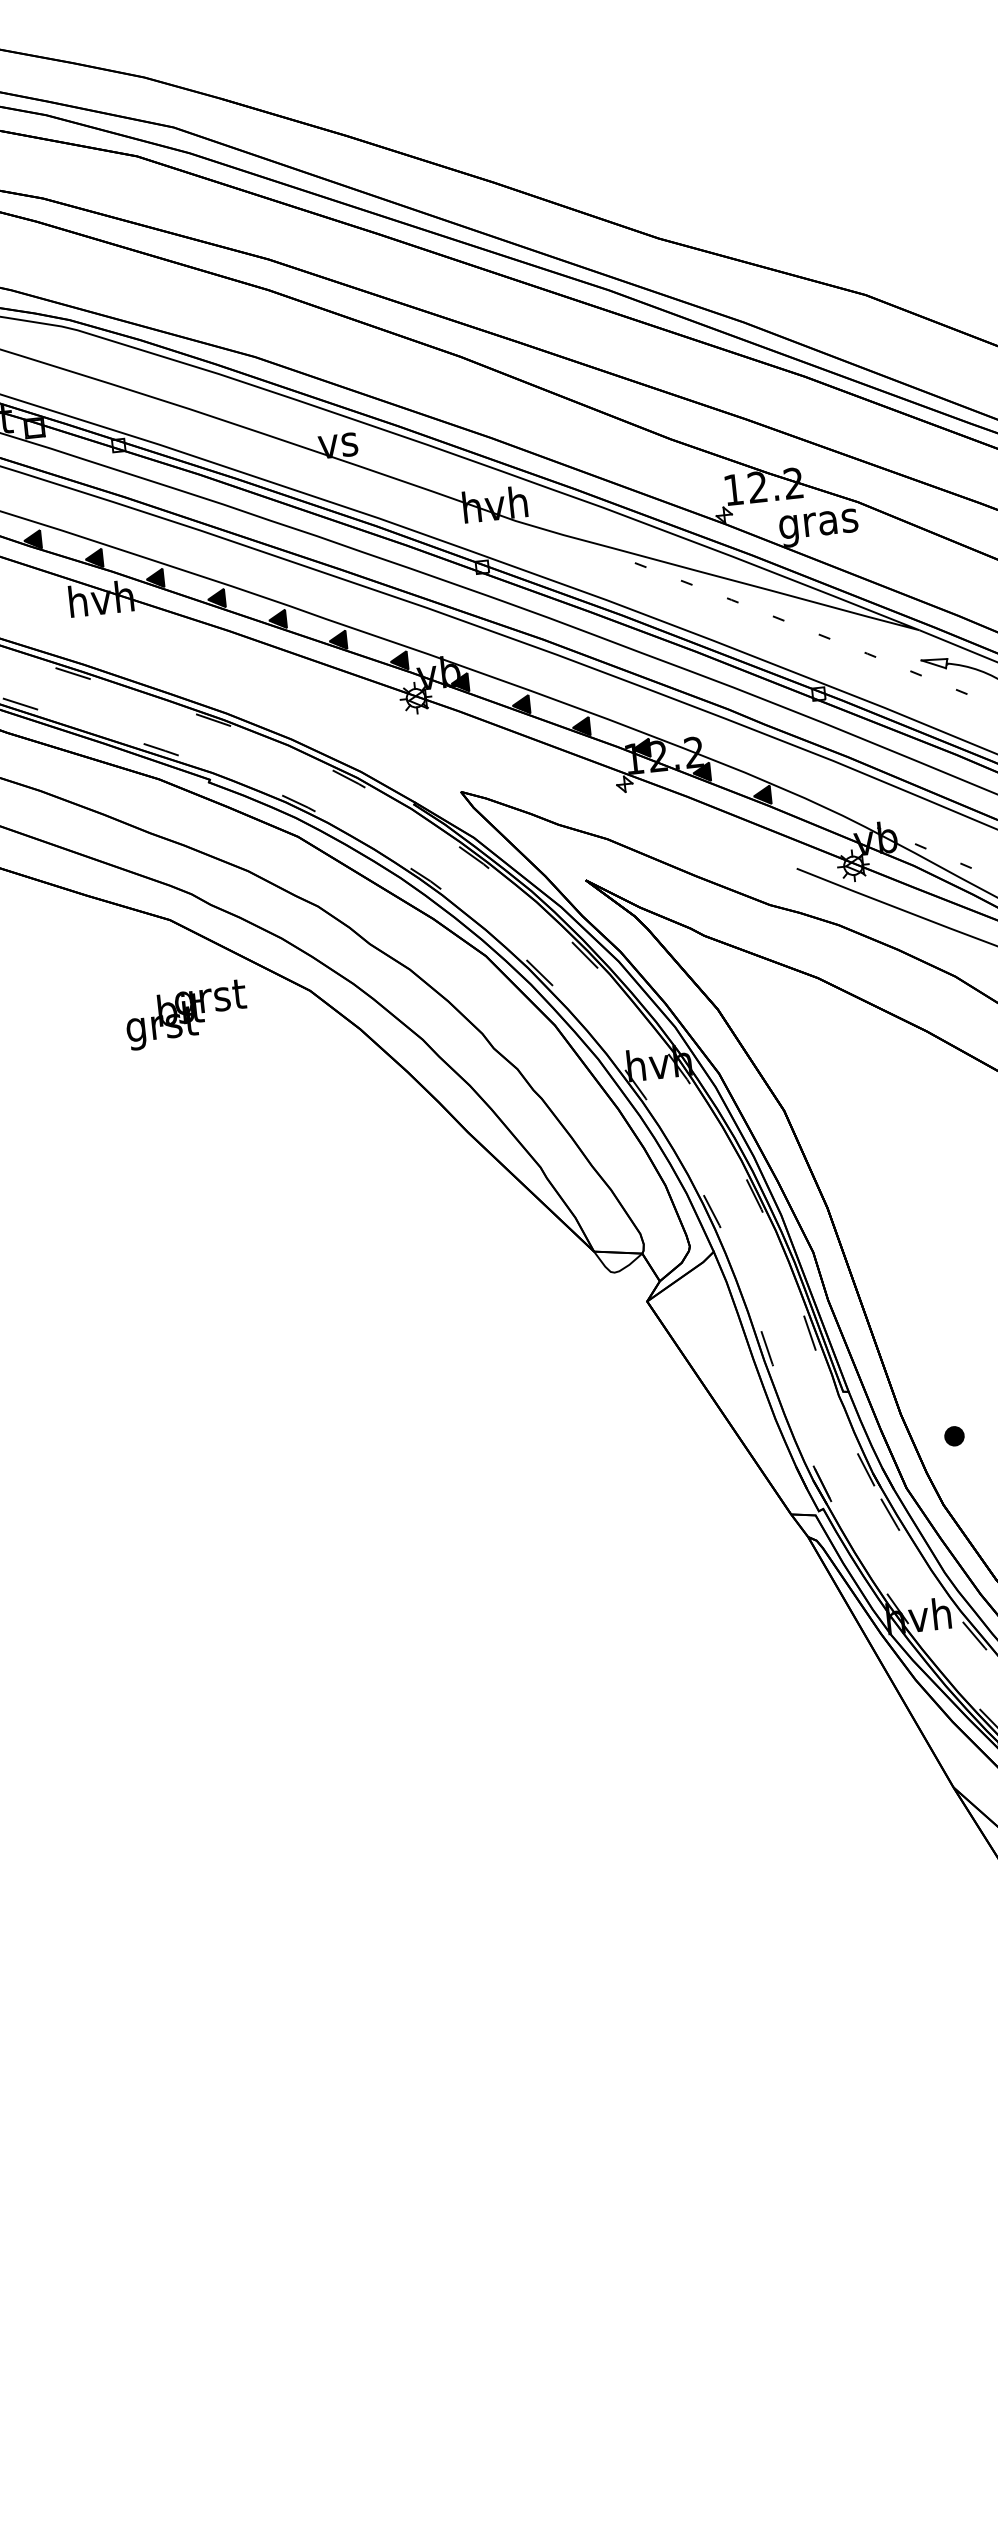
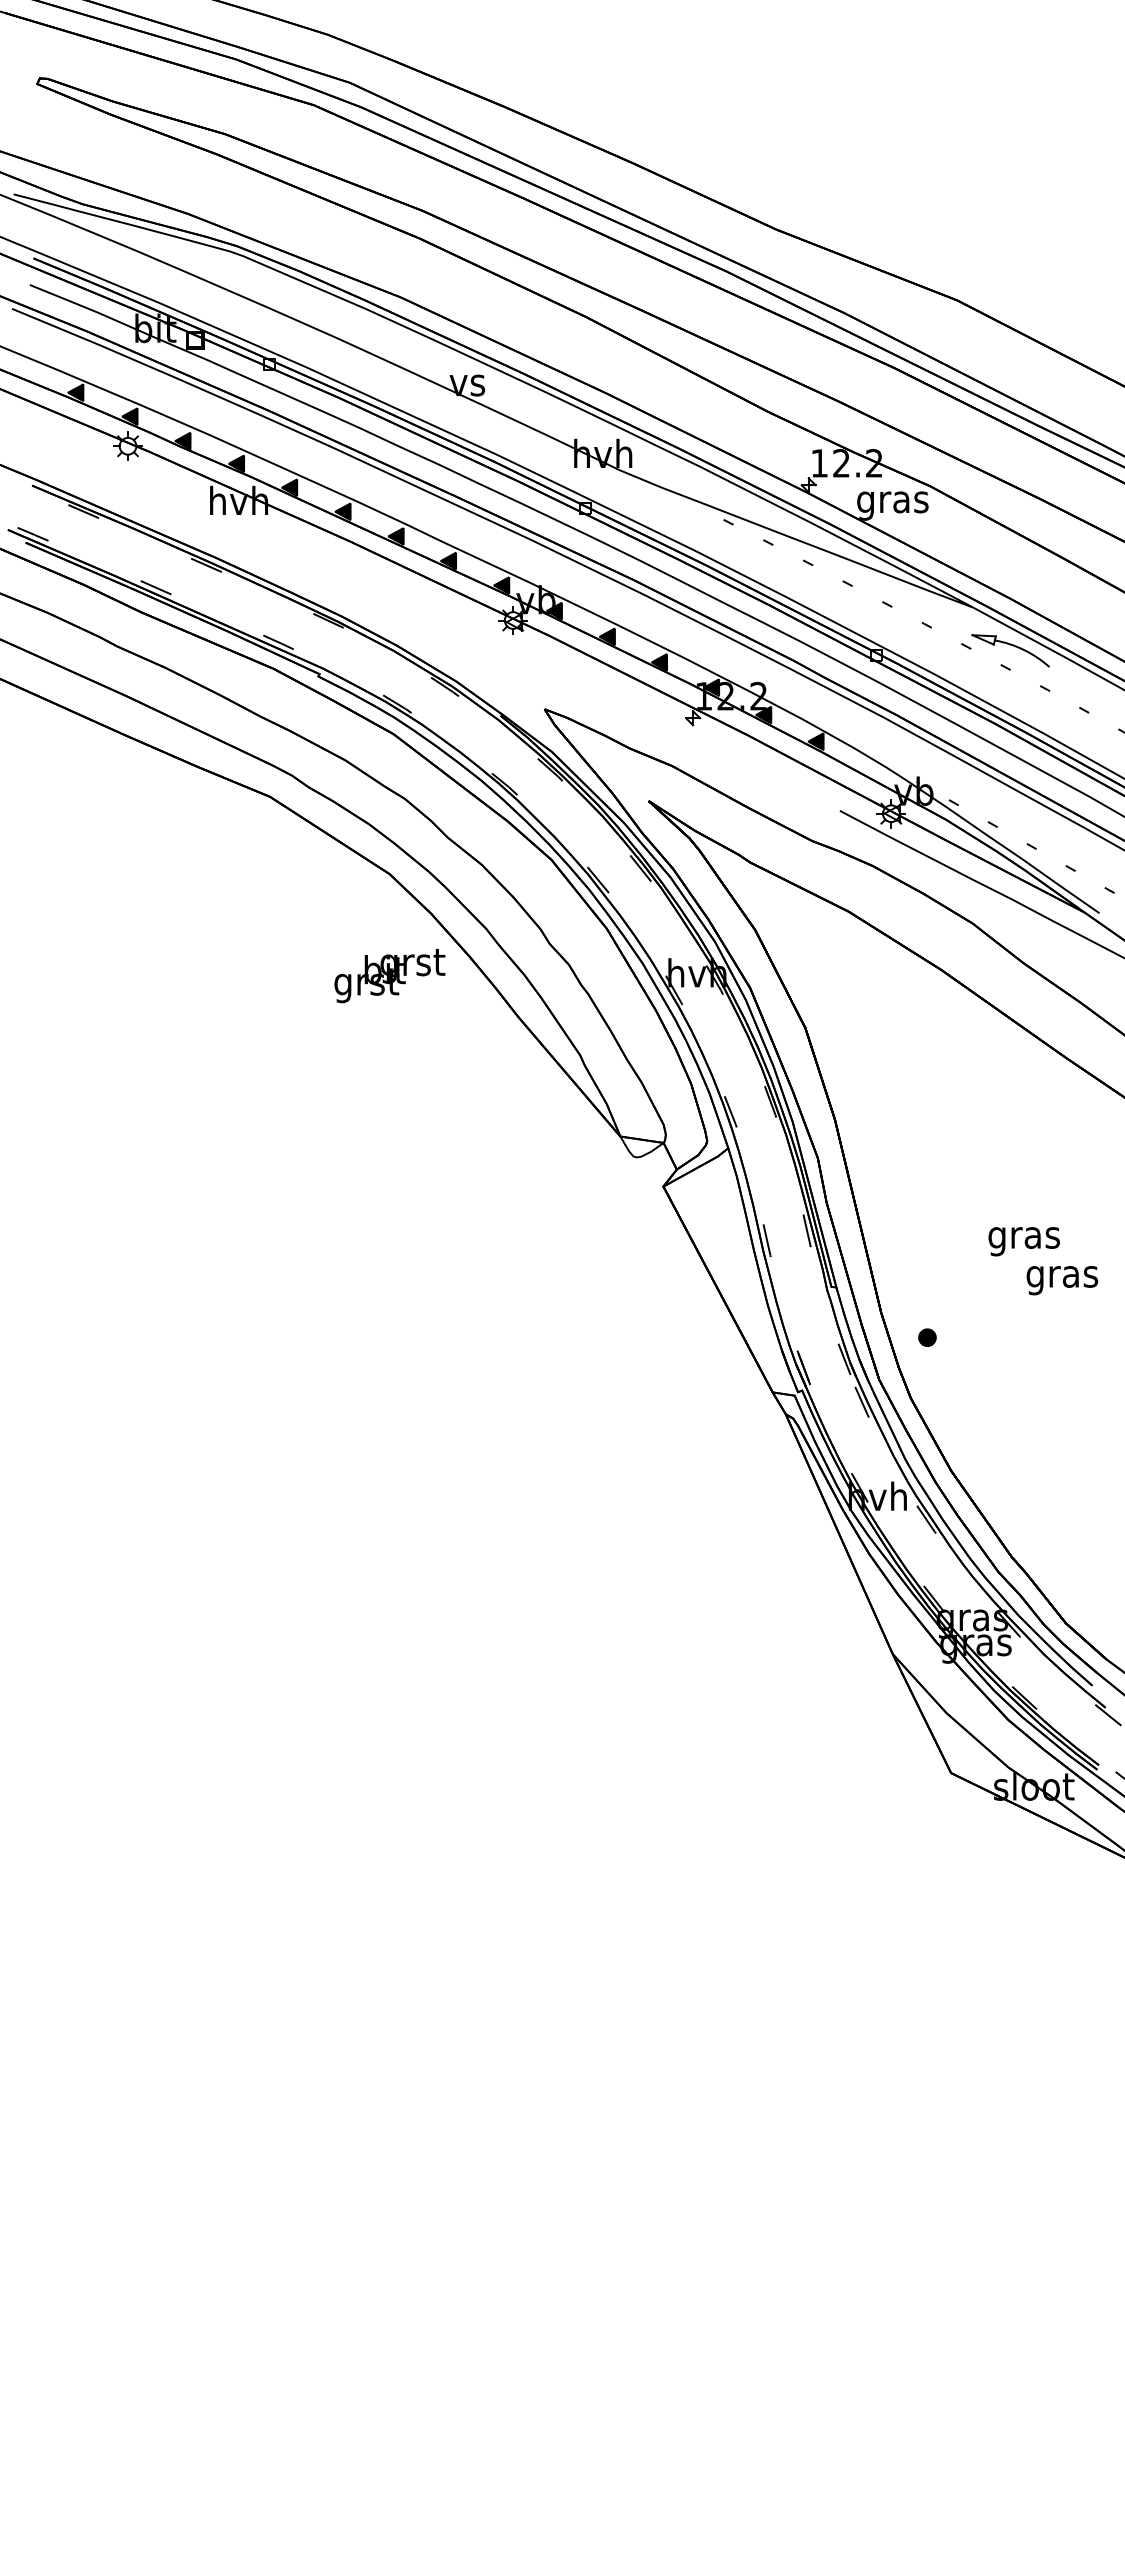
text: (186, 1015) -> (389, 976), moved

